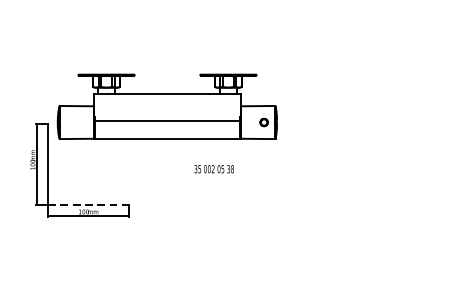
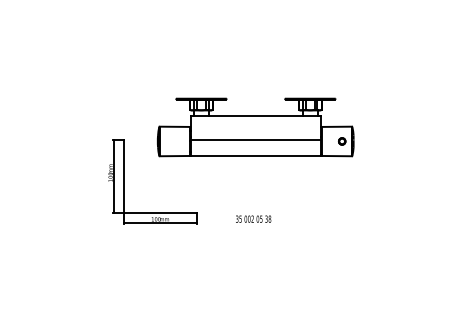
part: (167, 106) -> (255, 127), moved
text: (214, 168) -> (253, 218), moved
line: (88, 204) -> (160, 212), dashed -> solid

